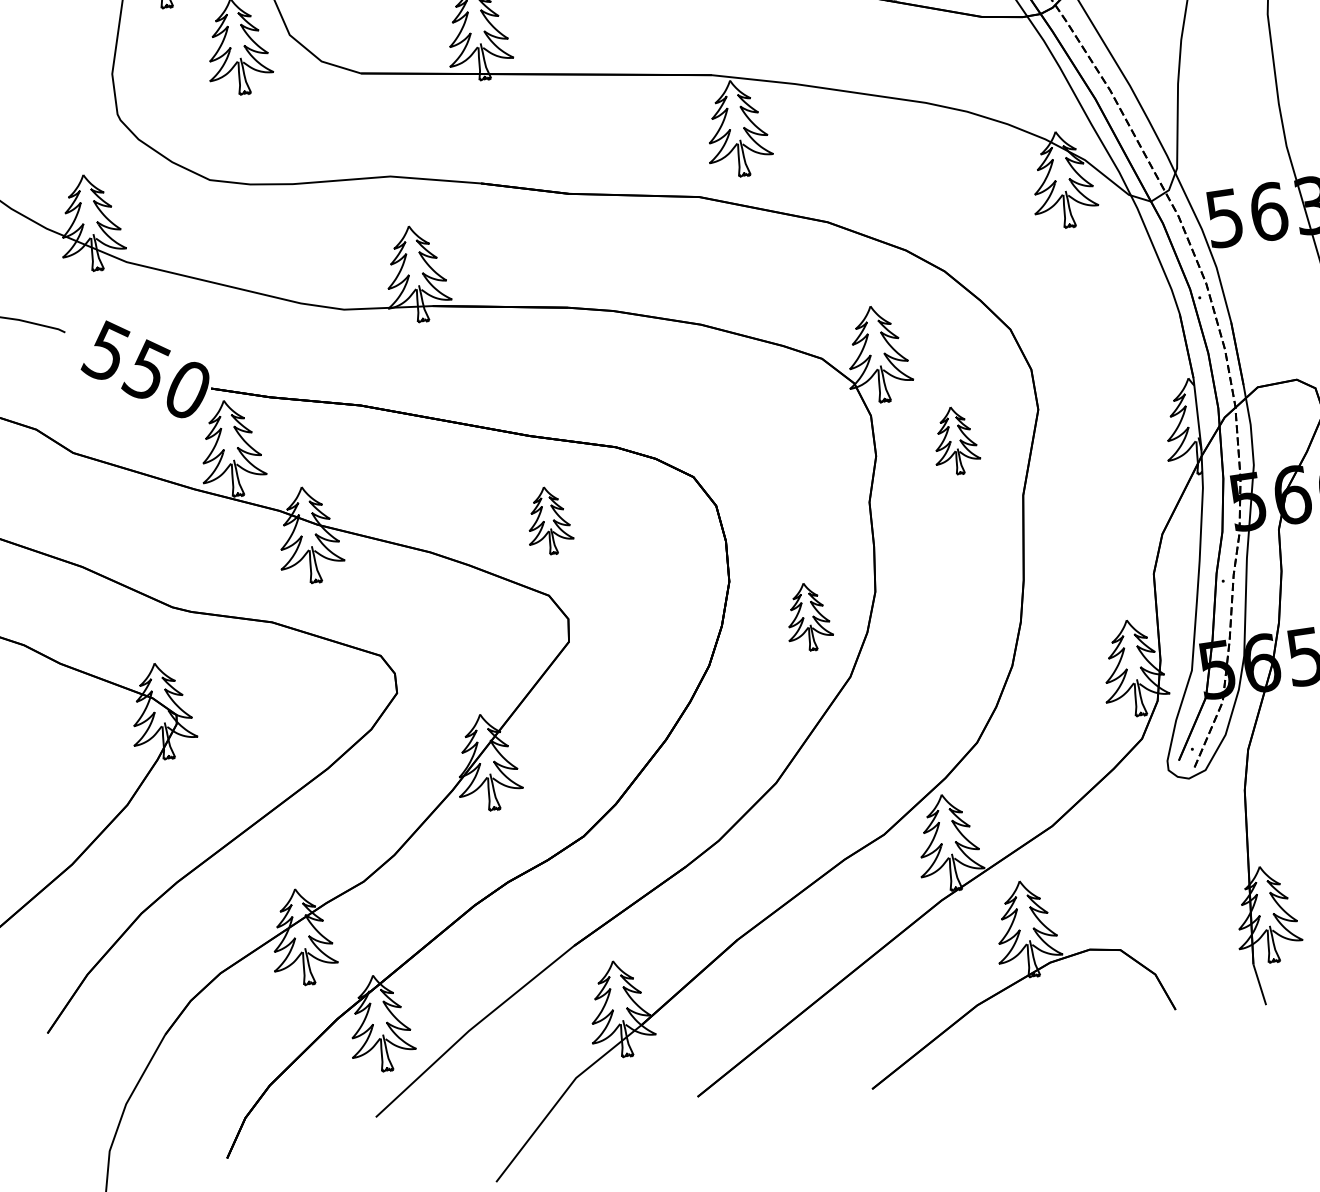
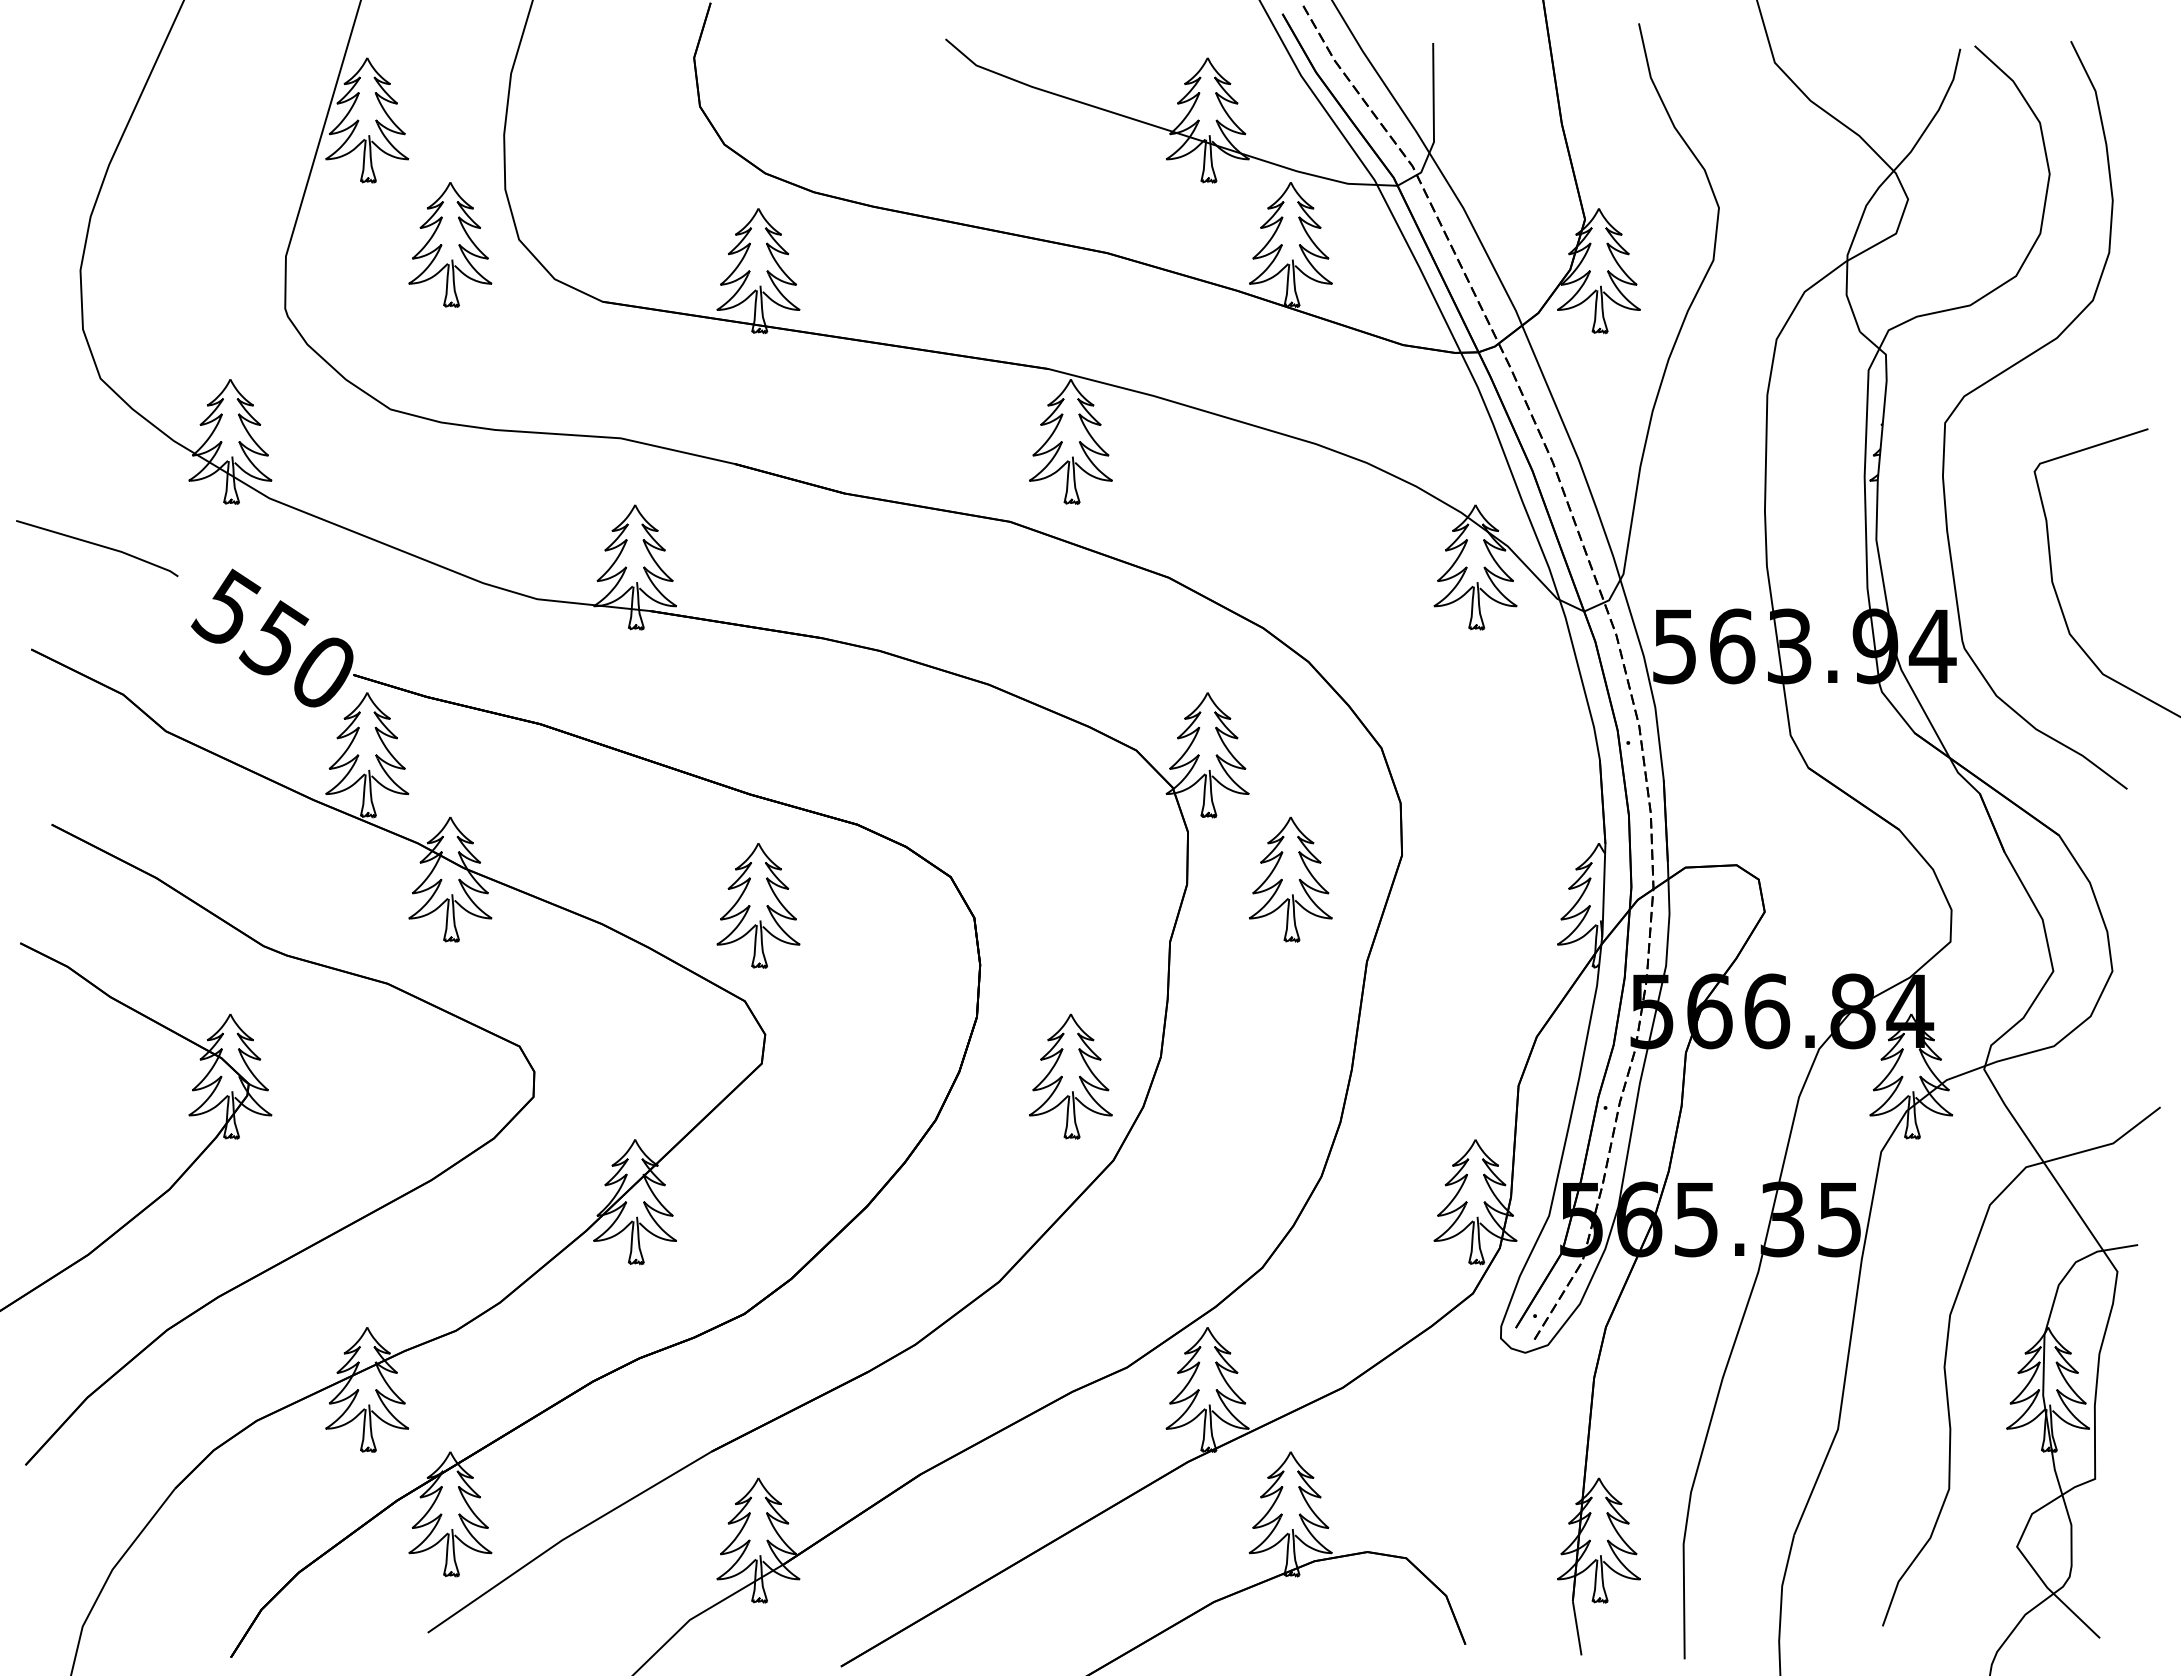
part: (955, 440) -> (1290, 879), size x1.43
part: (548, 520) -> (758, 905), size x1.43
part: (807, 617) -> (1070, 1076), size x1.43

